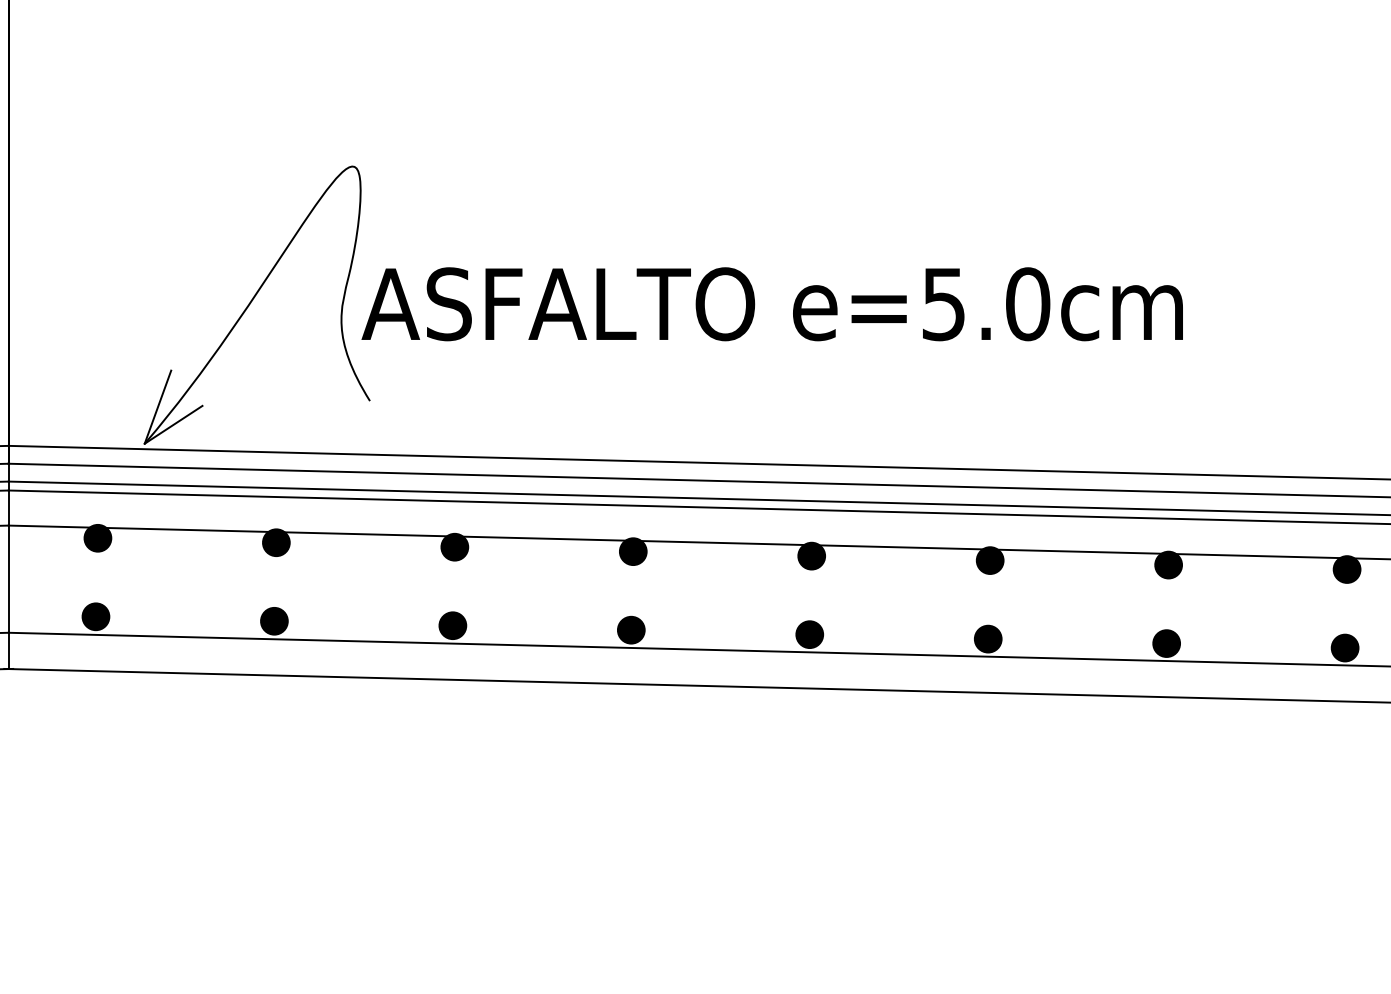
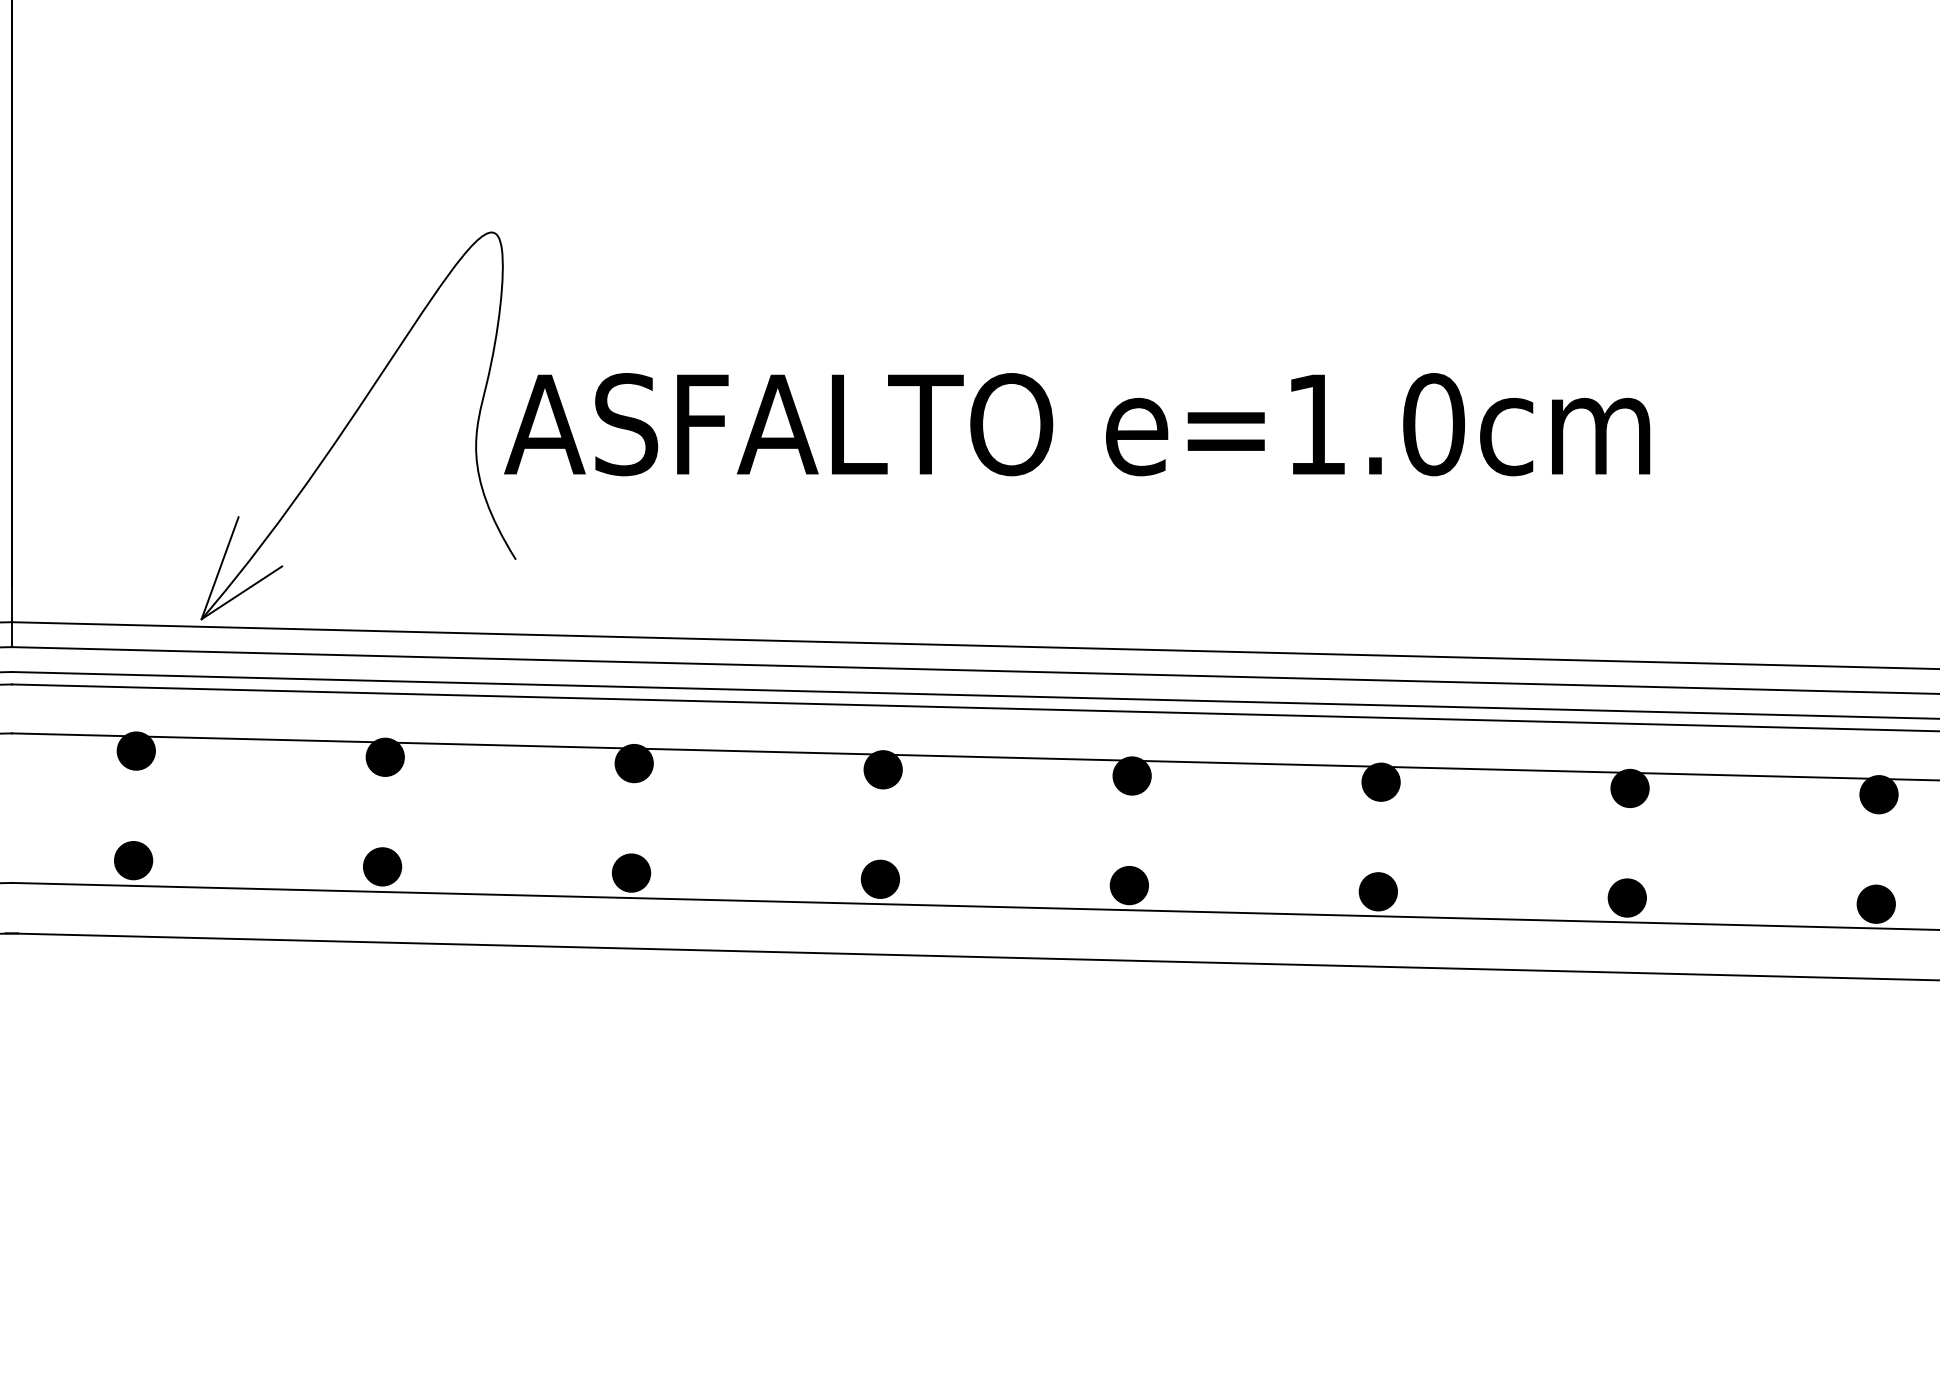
text: (943, 304) -> (1316, 425), e=5.0cm -> e=1.0cm
line: (8, 530) -> (11, 740), removed

